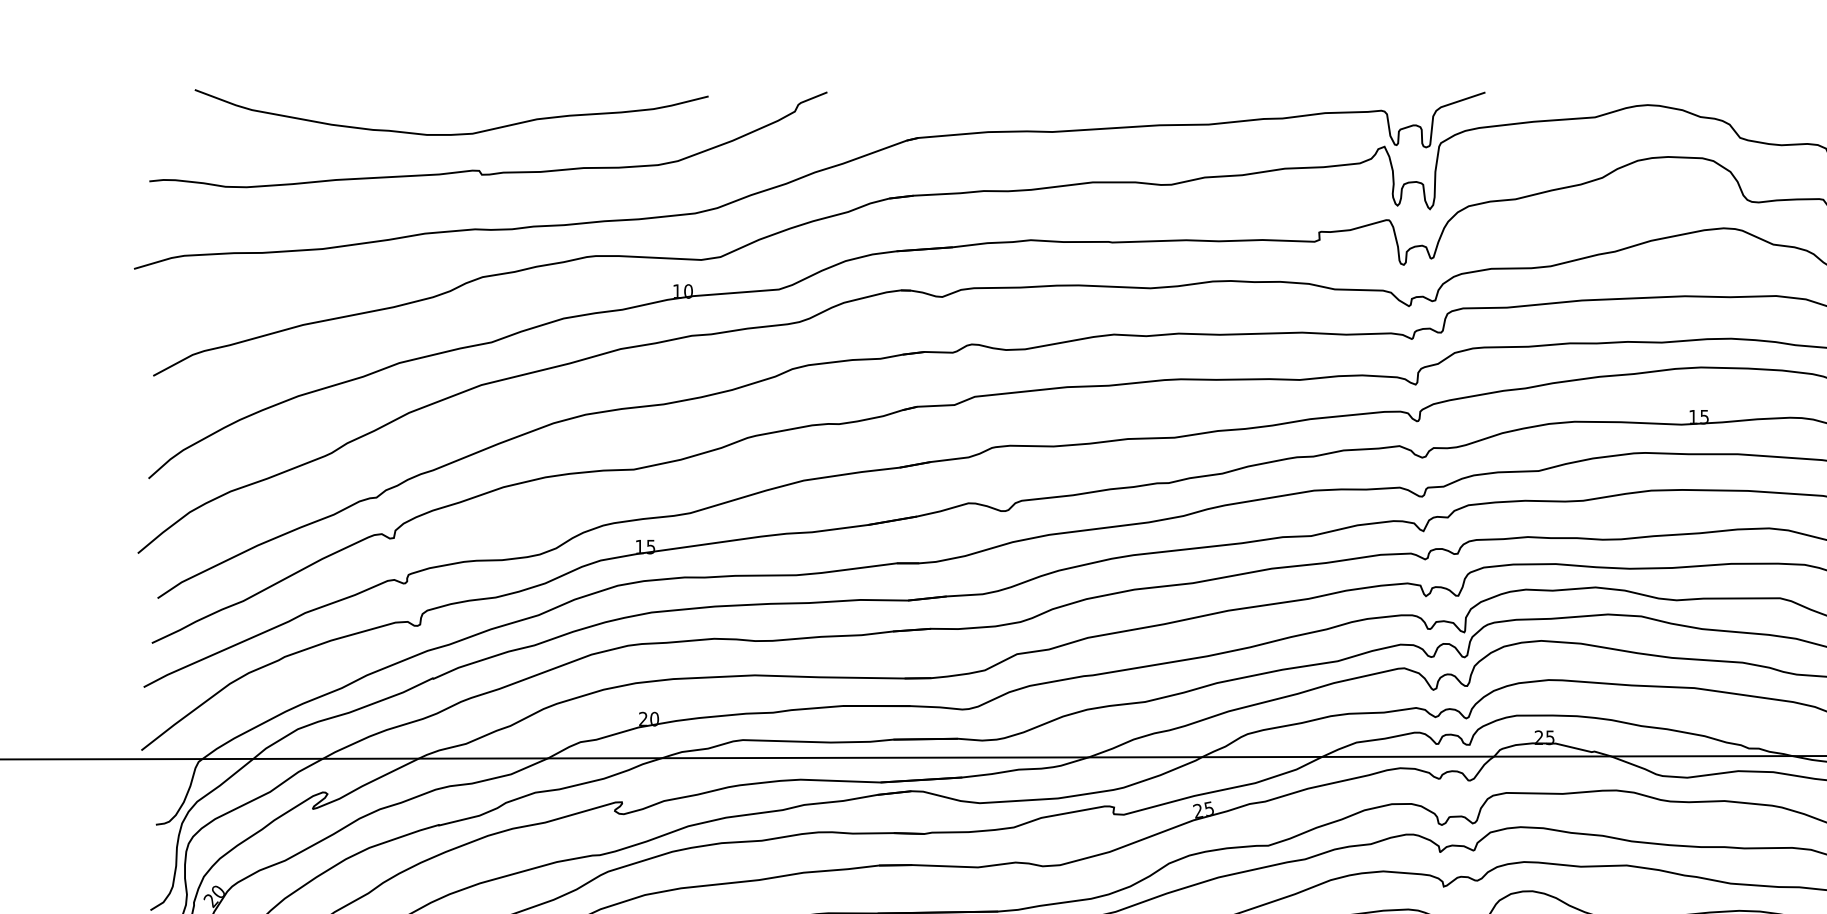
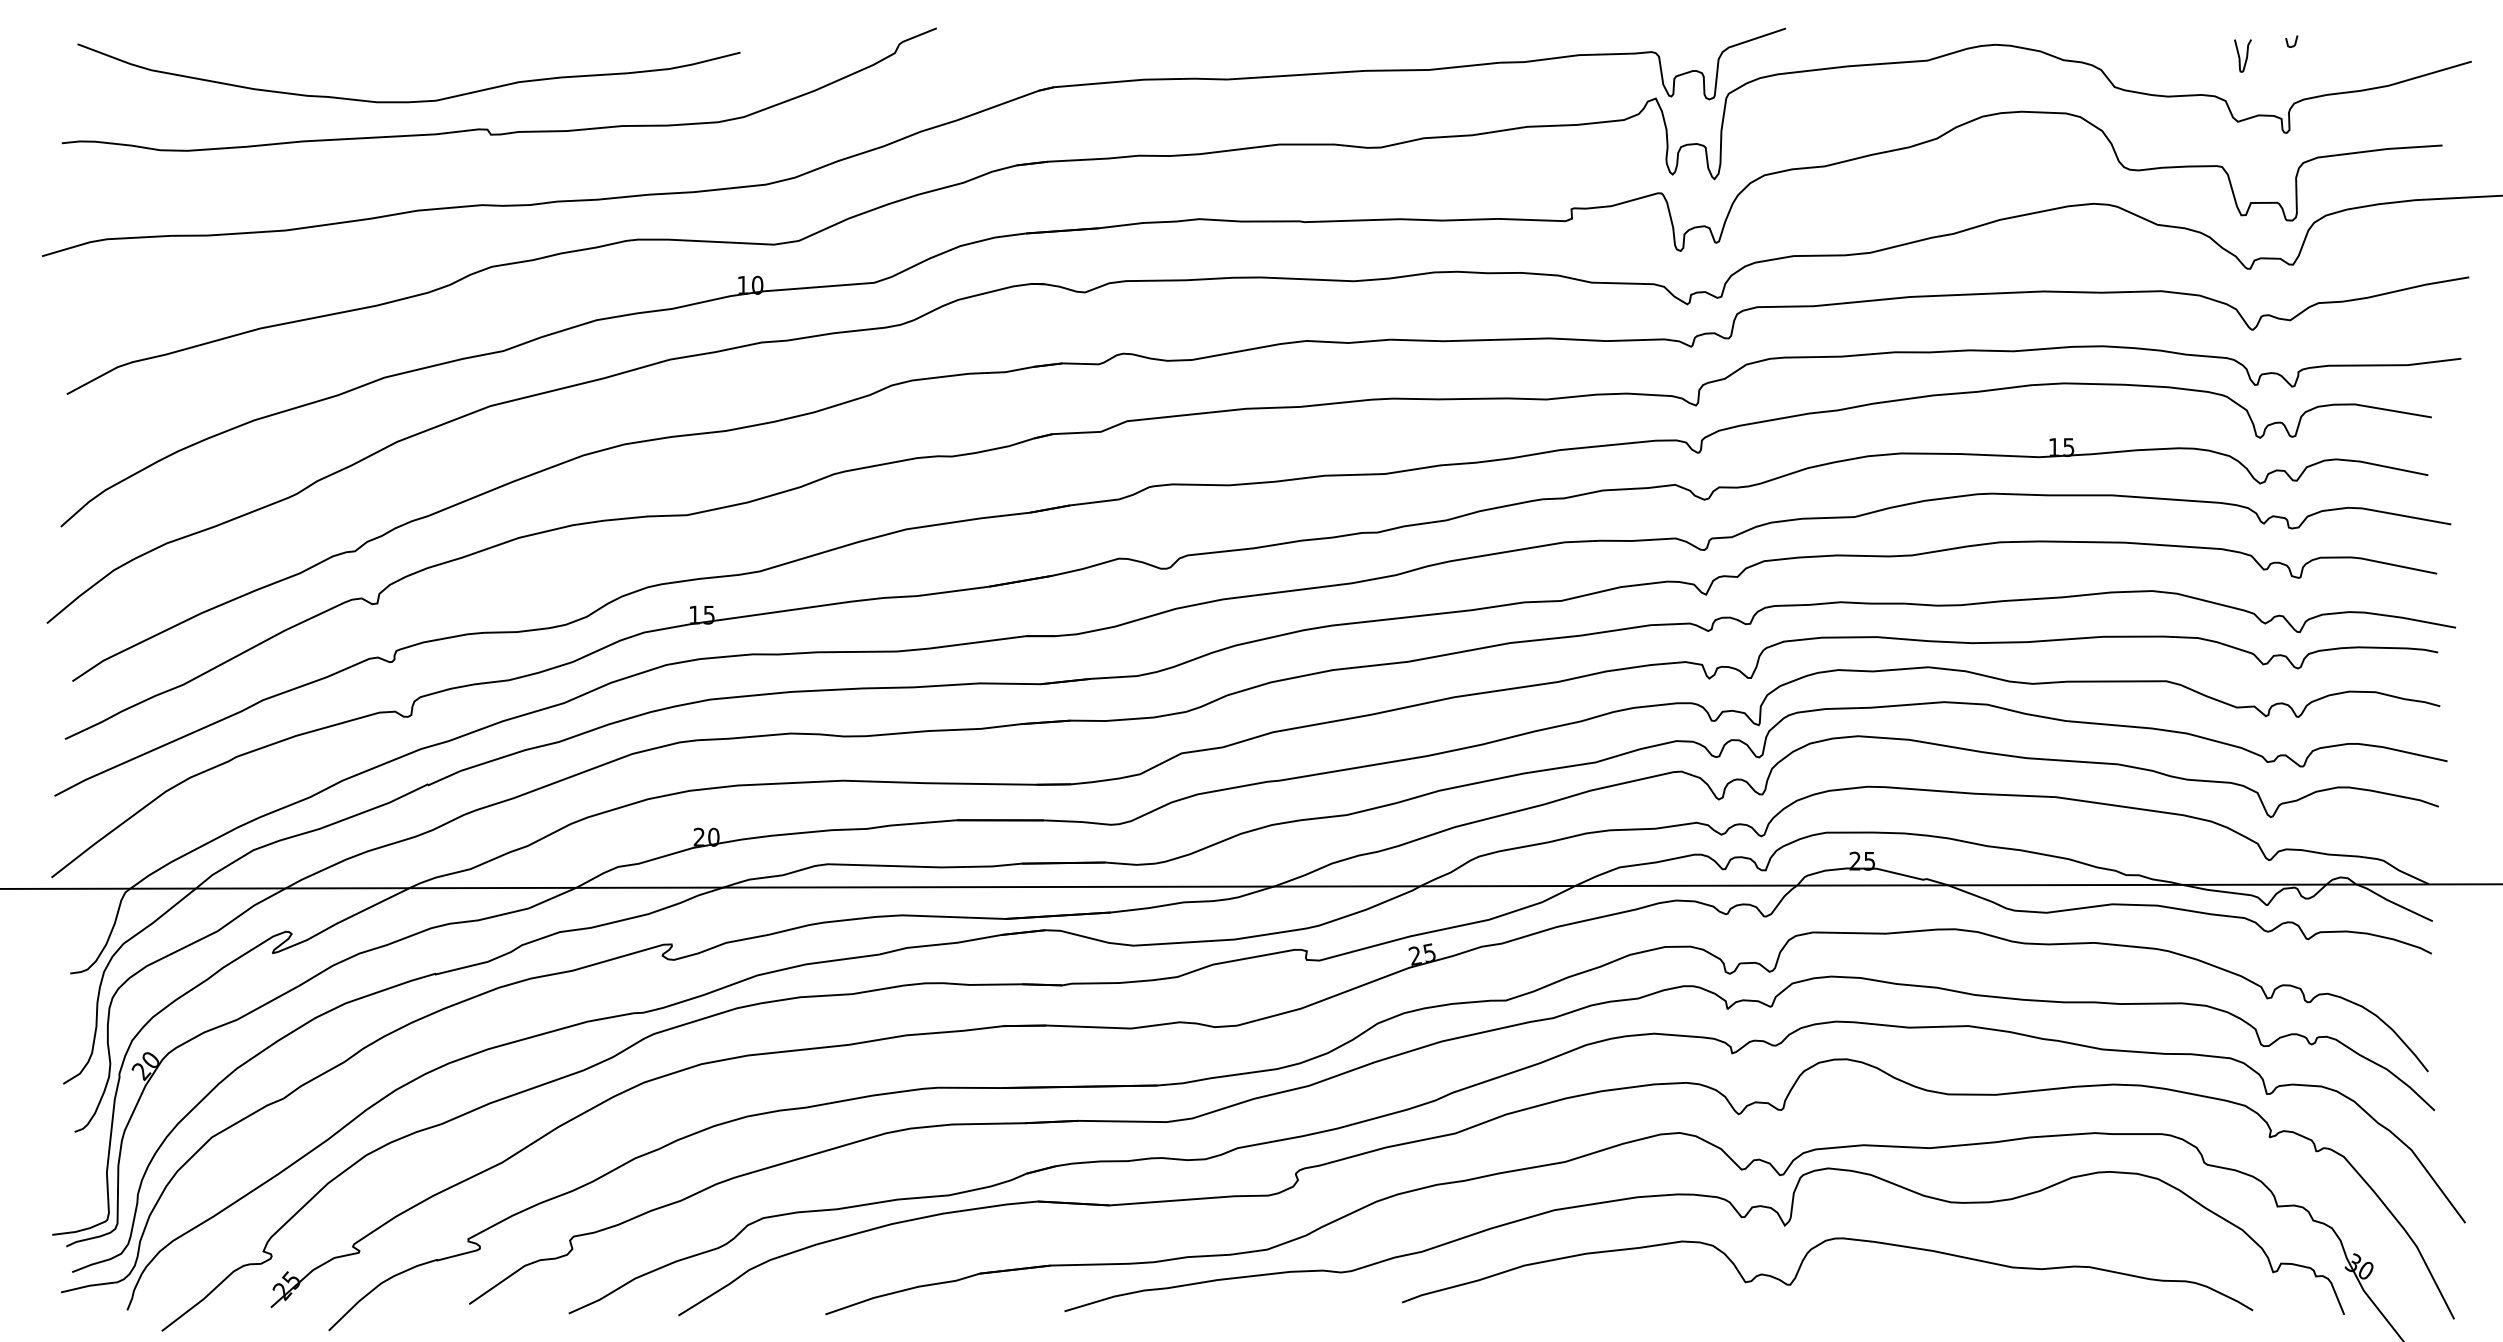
curve: (451, 134) -> (408, 101), moved

